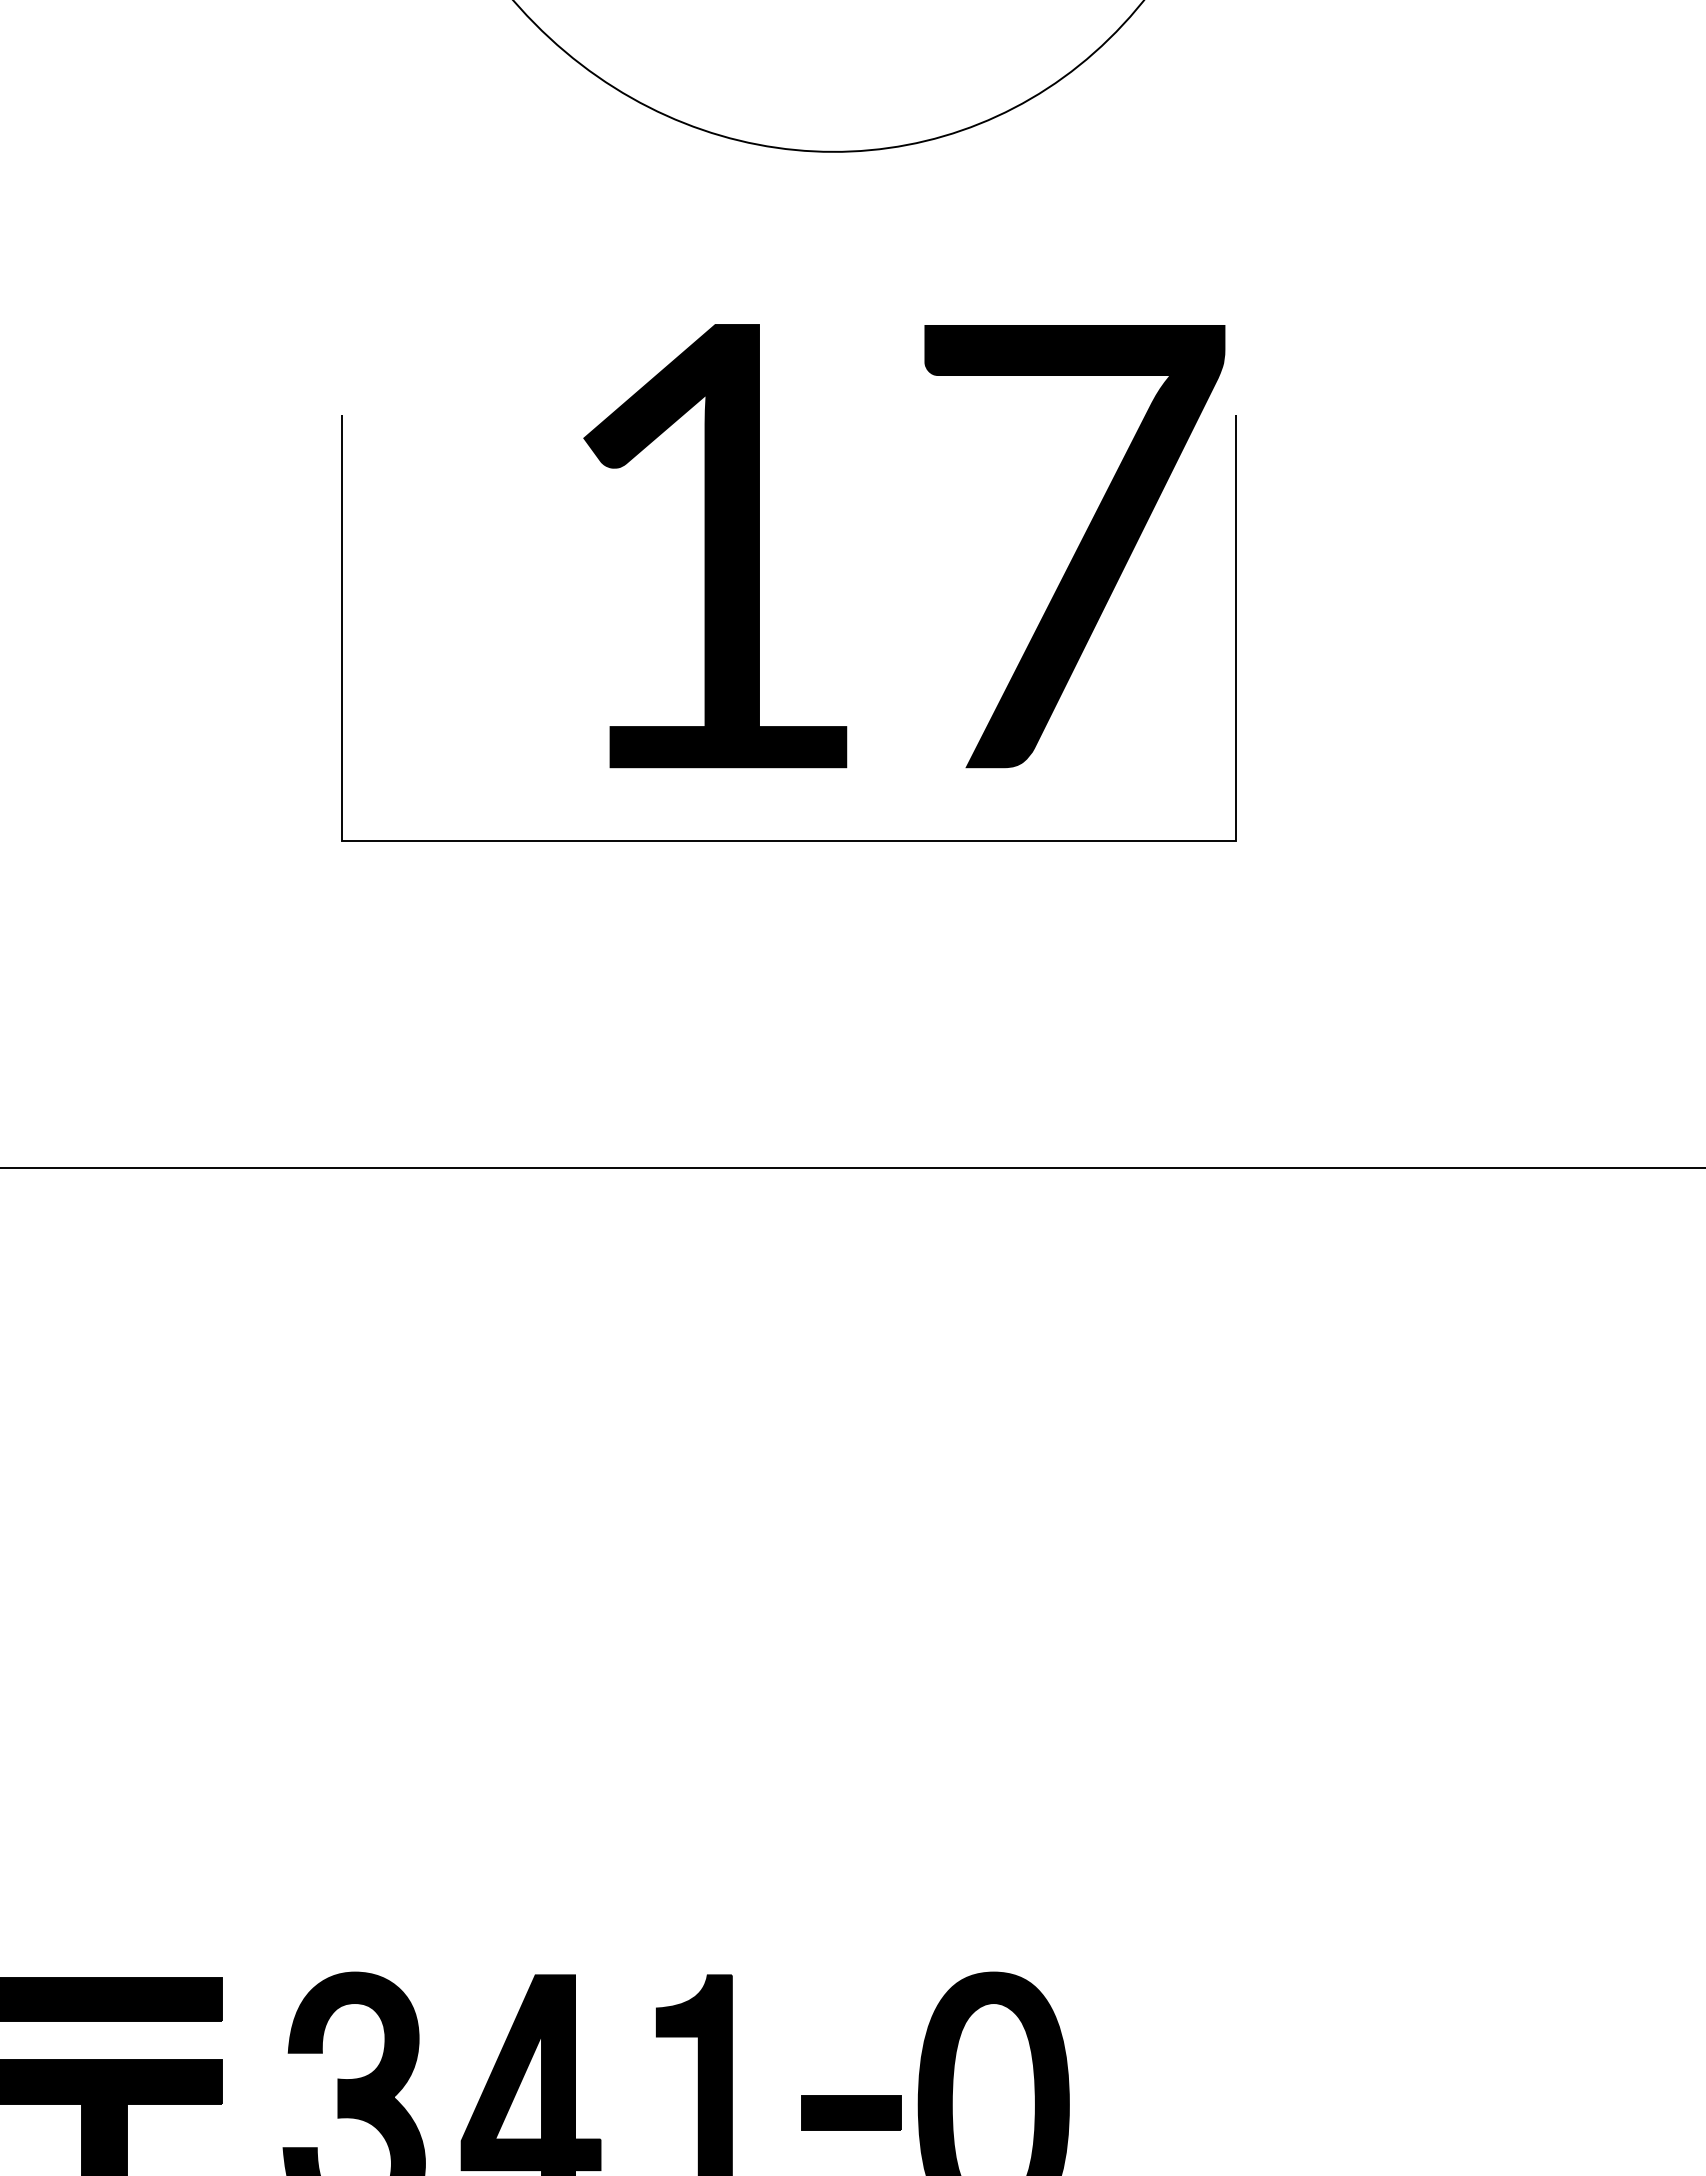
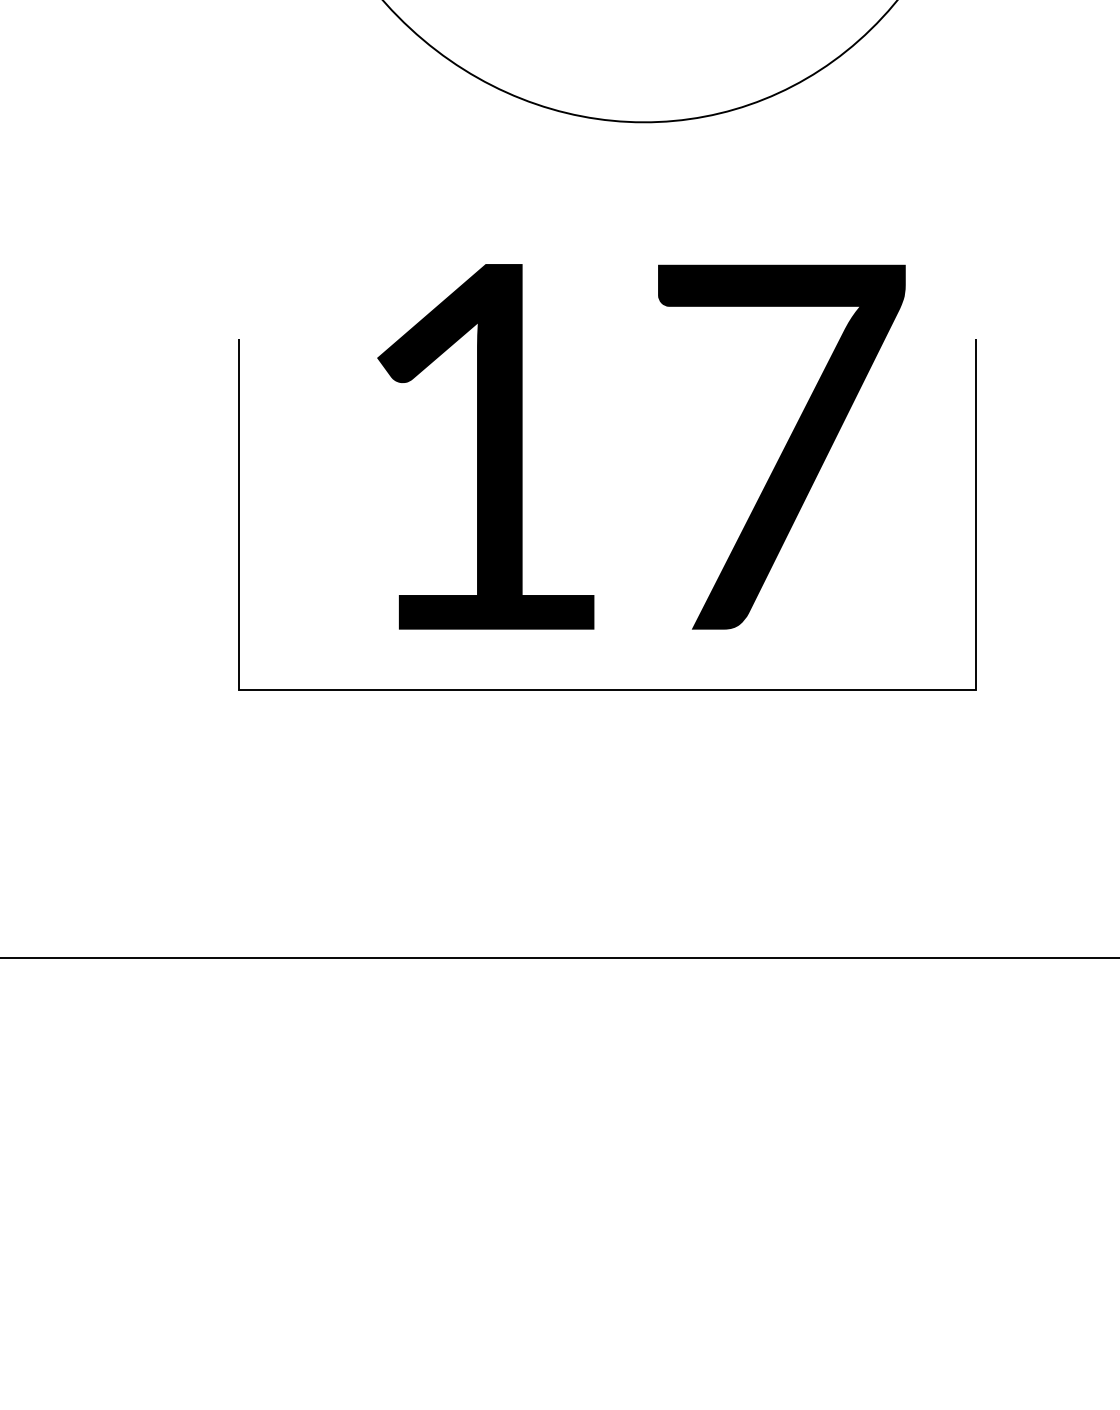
text: (904, 546) -> (641, 447), moved

